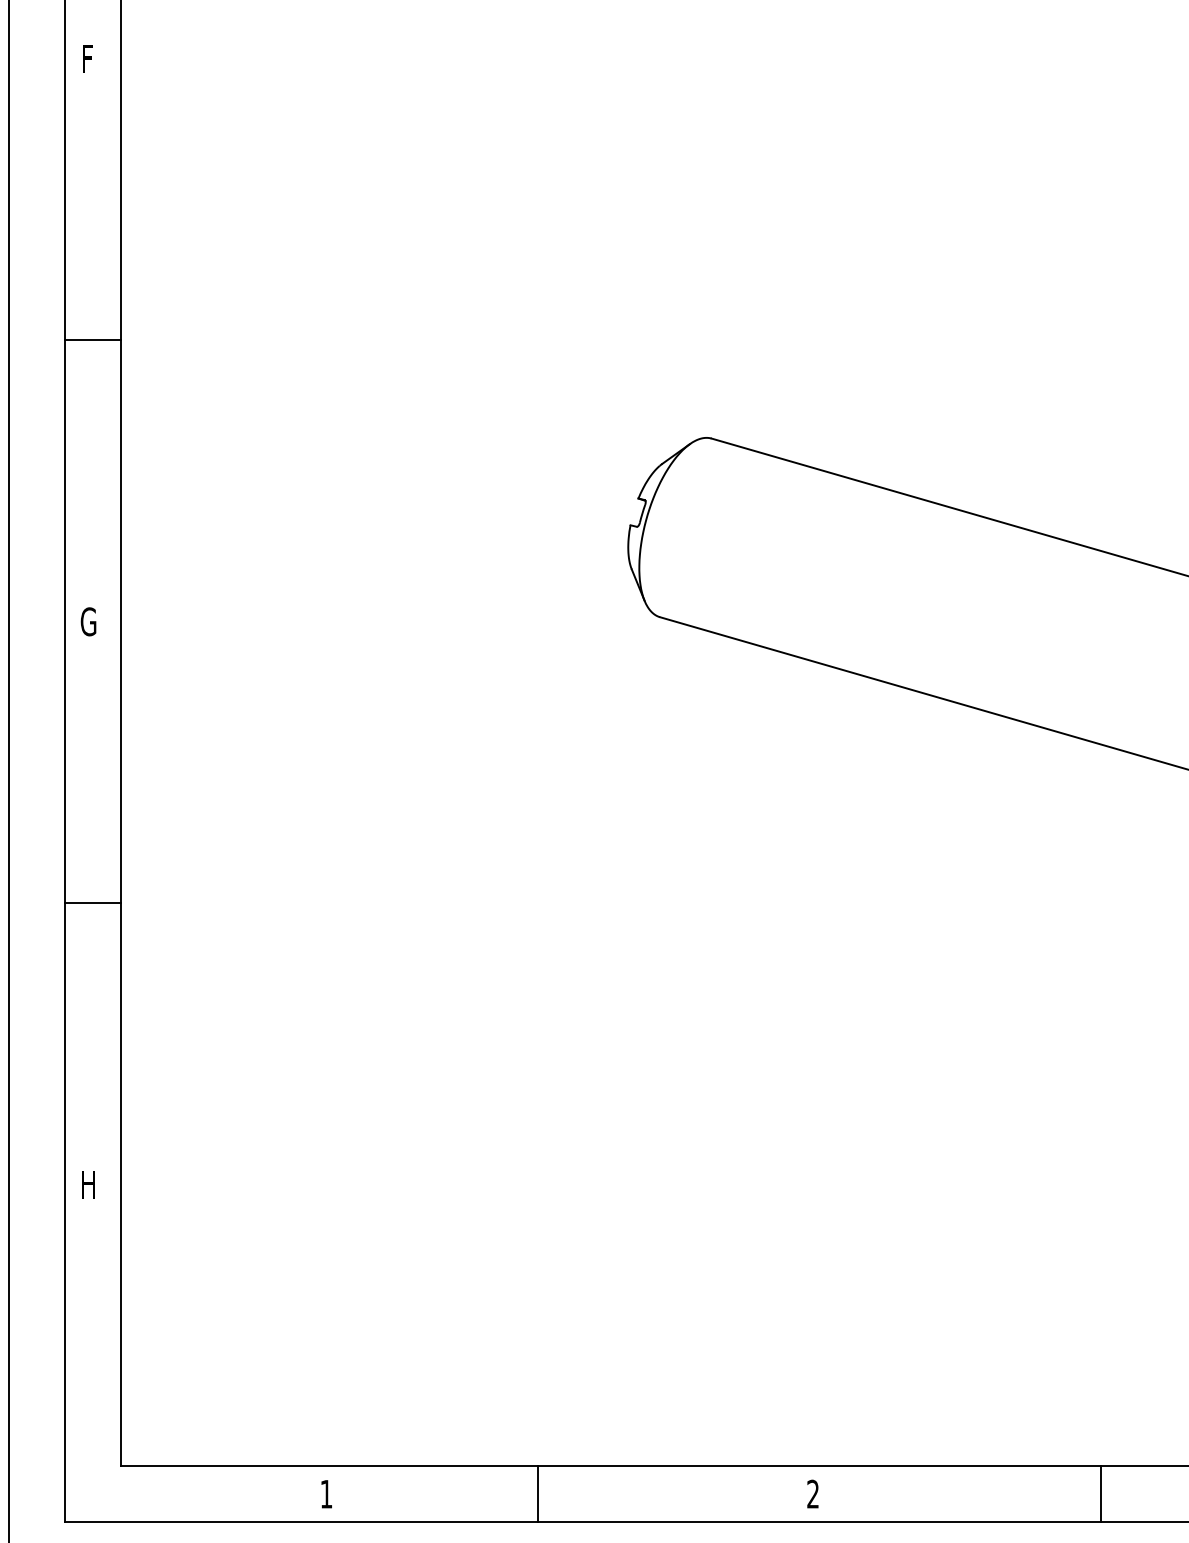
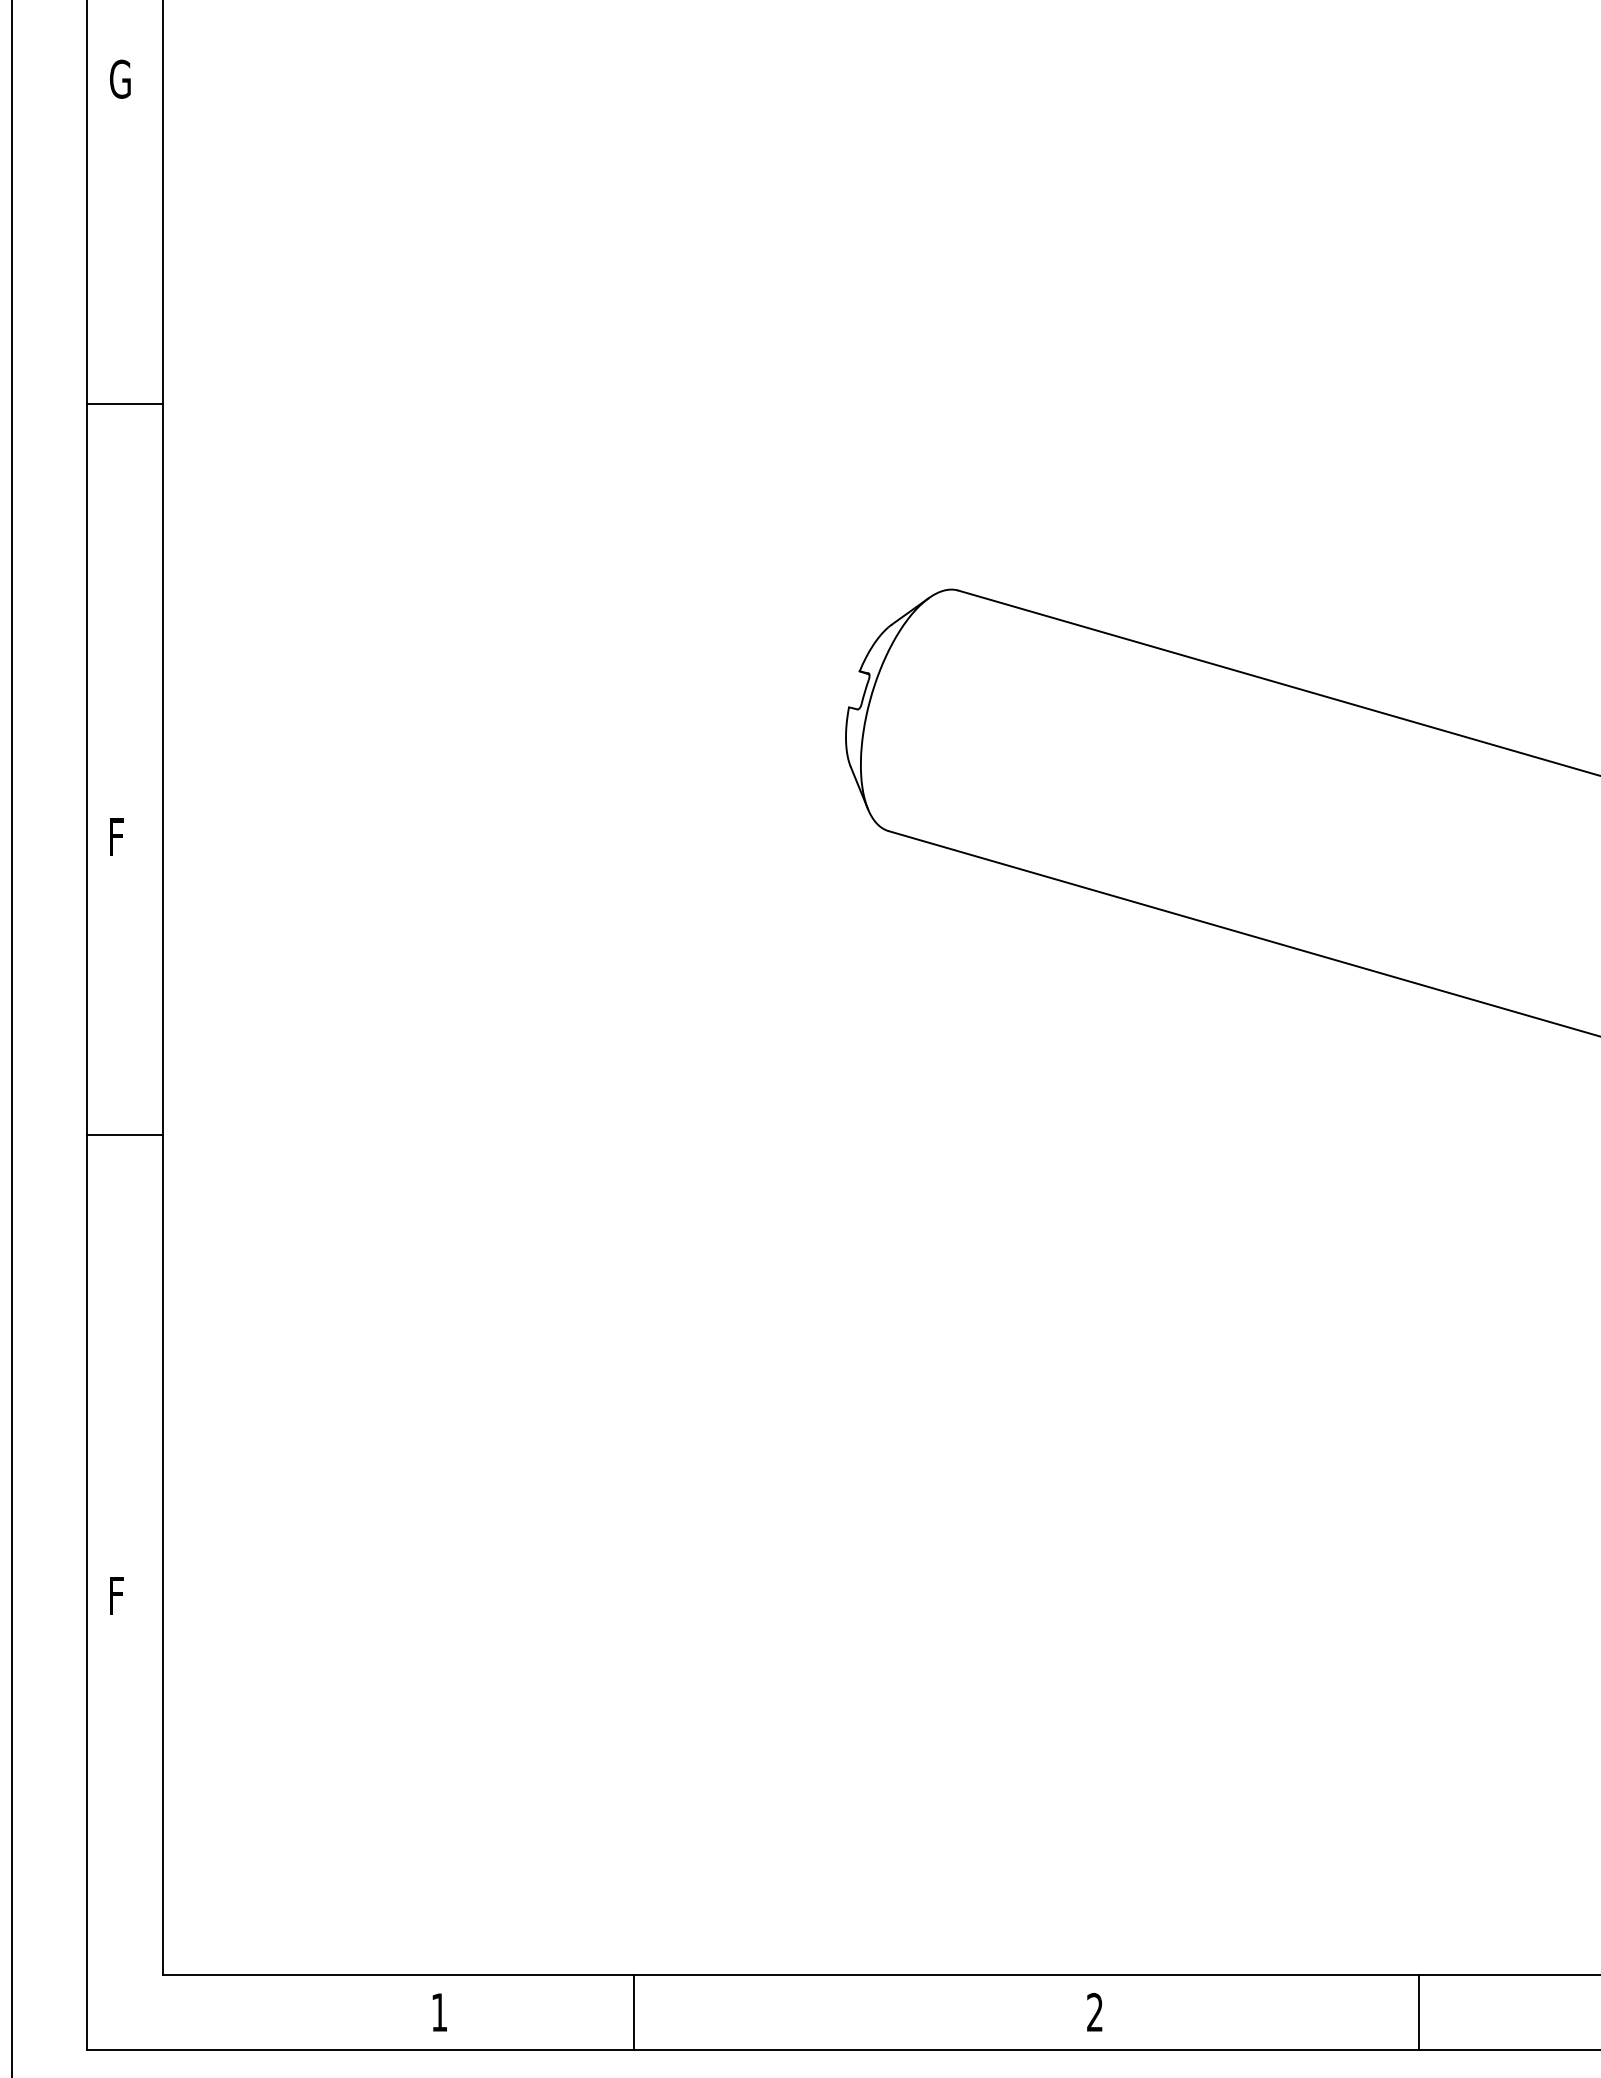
text: (89, 58) -> (120, 78), F -> G
line: (93, 340) -> (125, 404), moved
text: (88, 621) -> (118, 837), G -> F
line: (93, 903) -> (125, 1135), moved
text: (89, 1184) -> (120, 1595), H -> F
line: (538, 1494) -> (634, 2012), moved
line: (1100, 1494) -> (1419, 2012), moved

